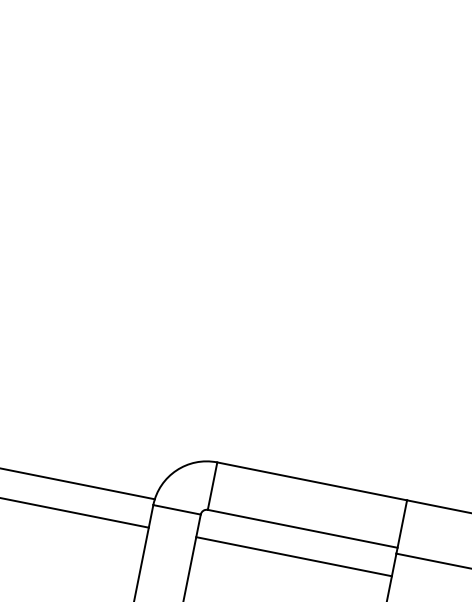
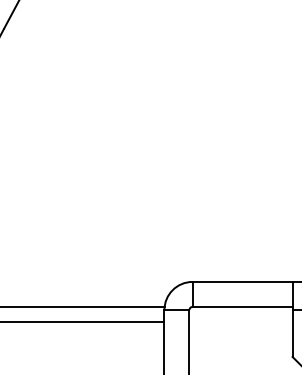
line: (293, 555) -> (240, 321), removed

